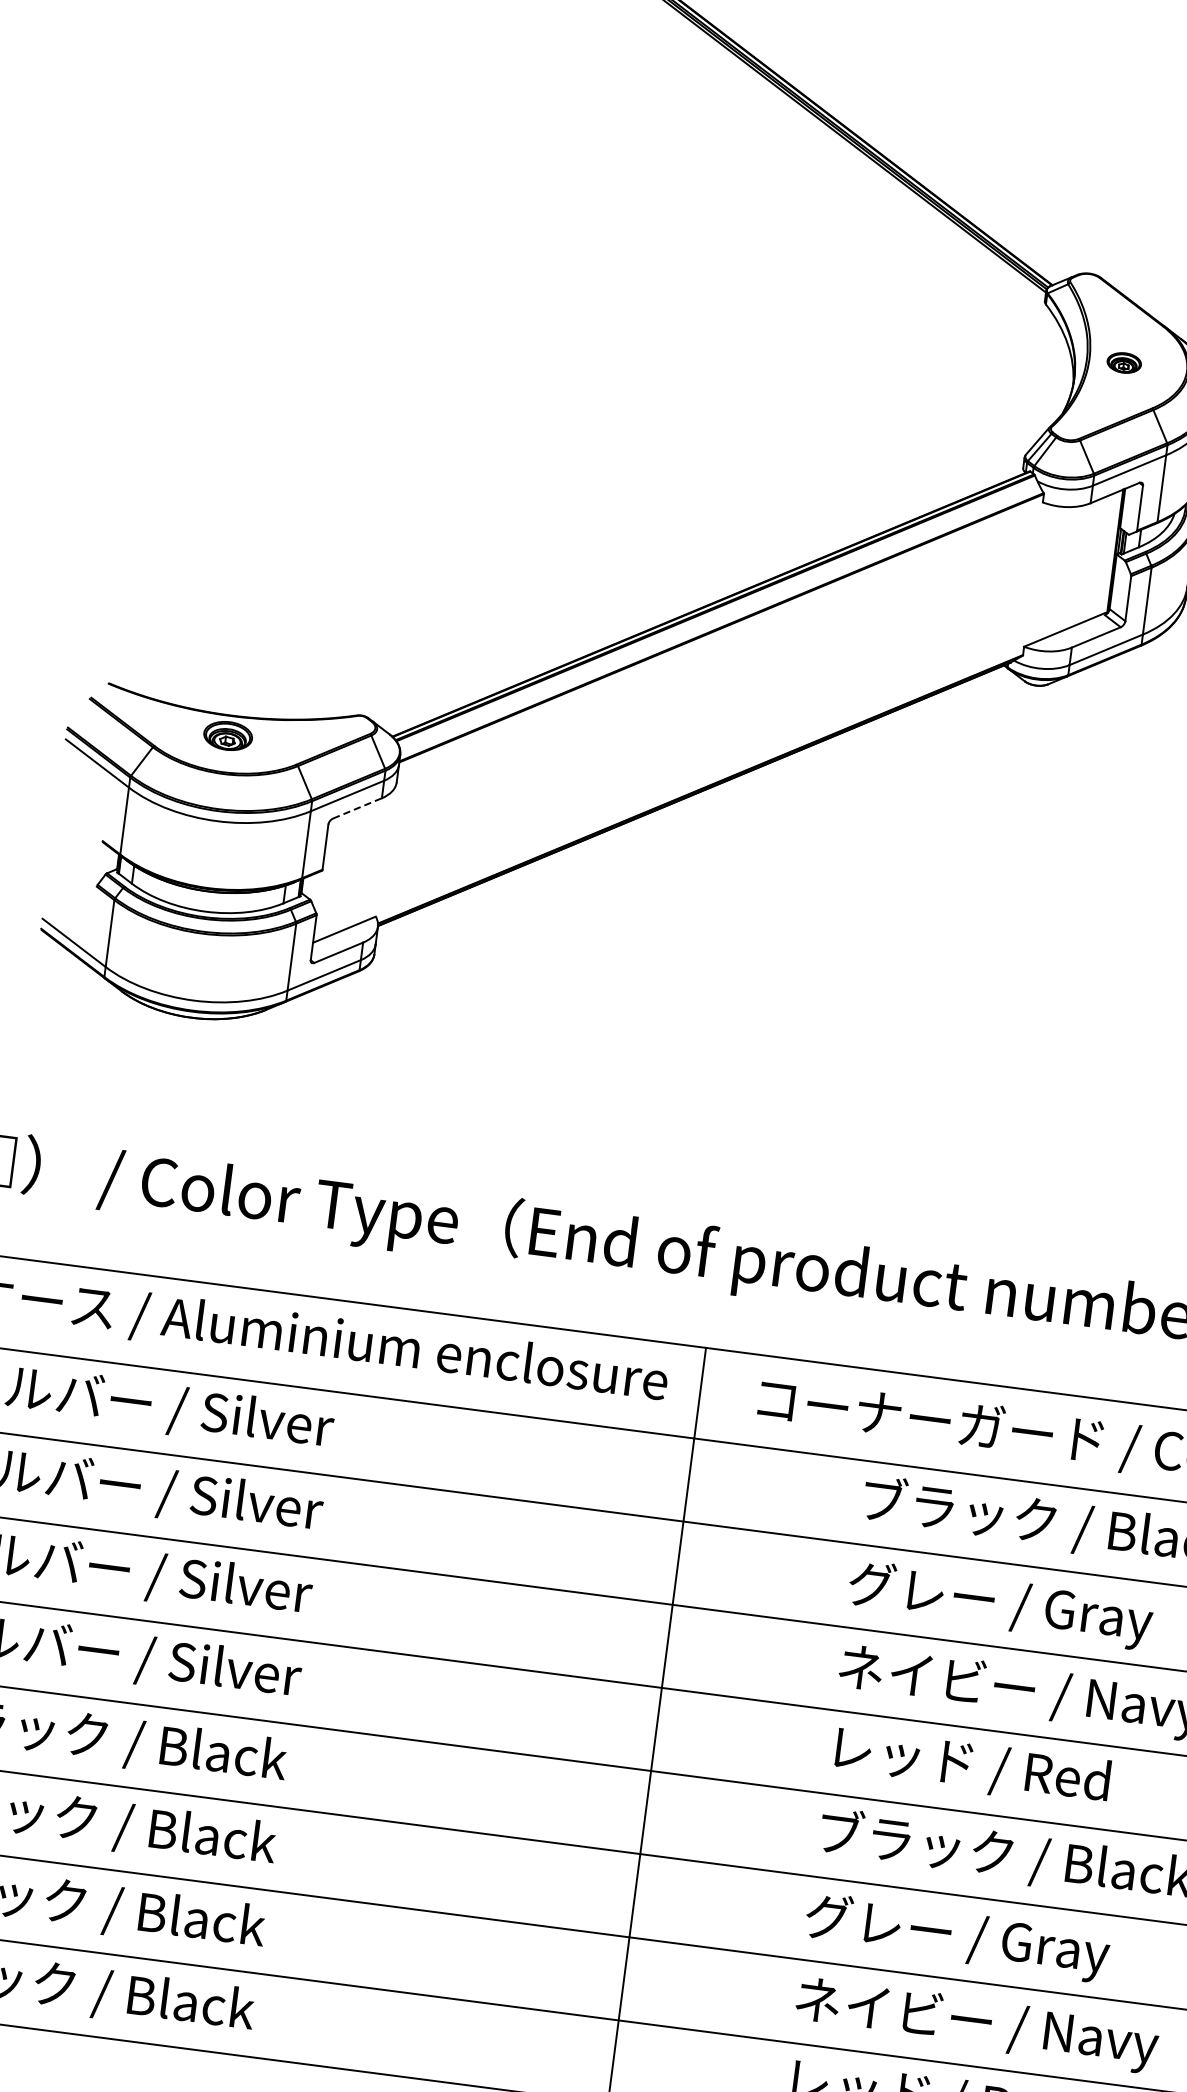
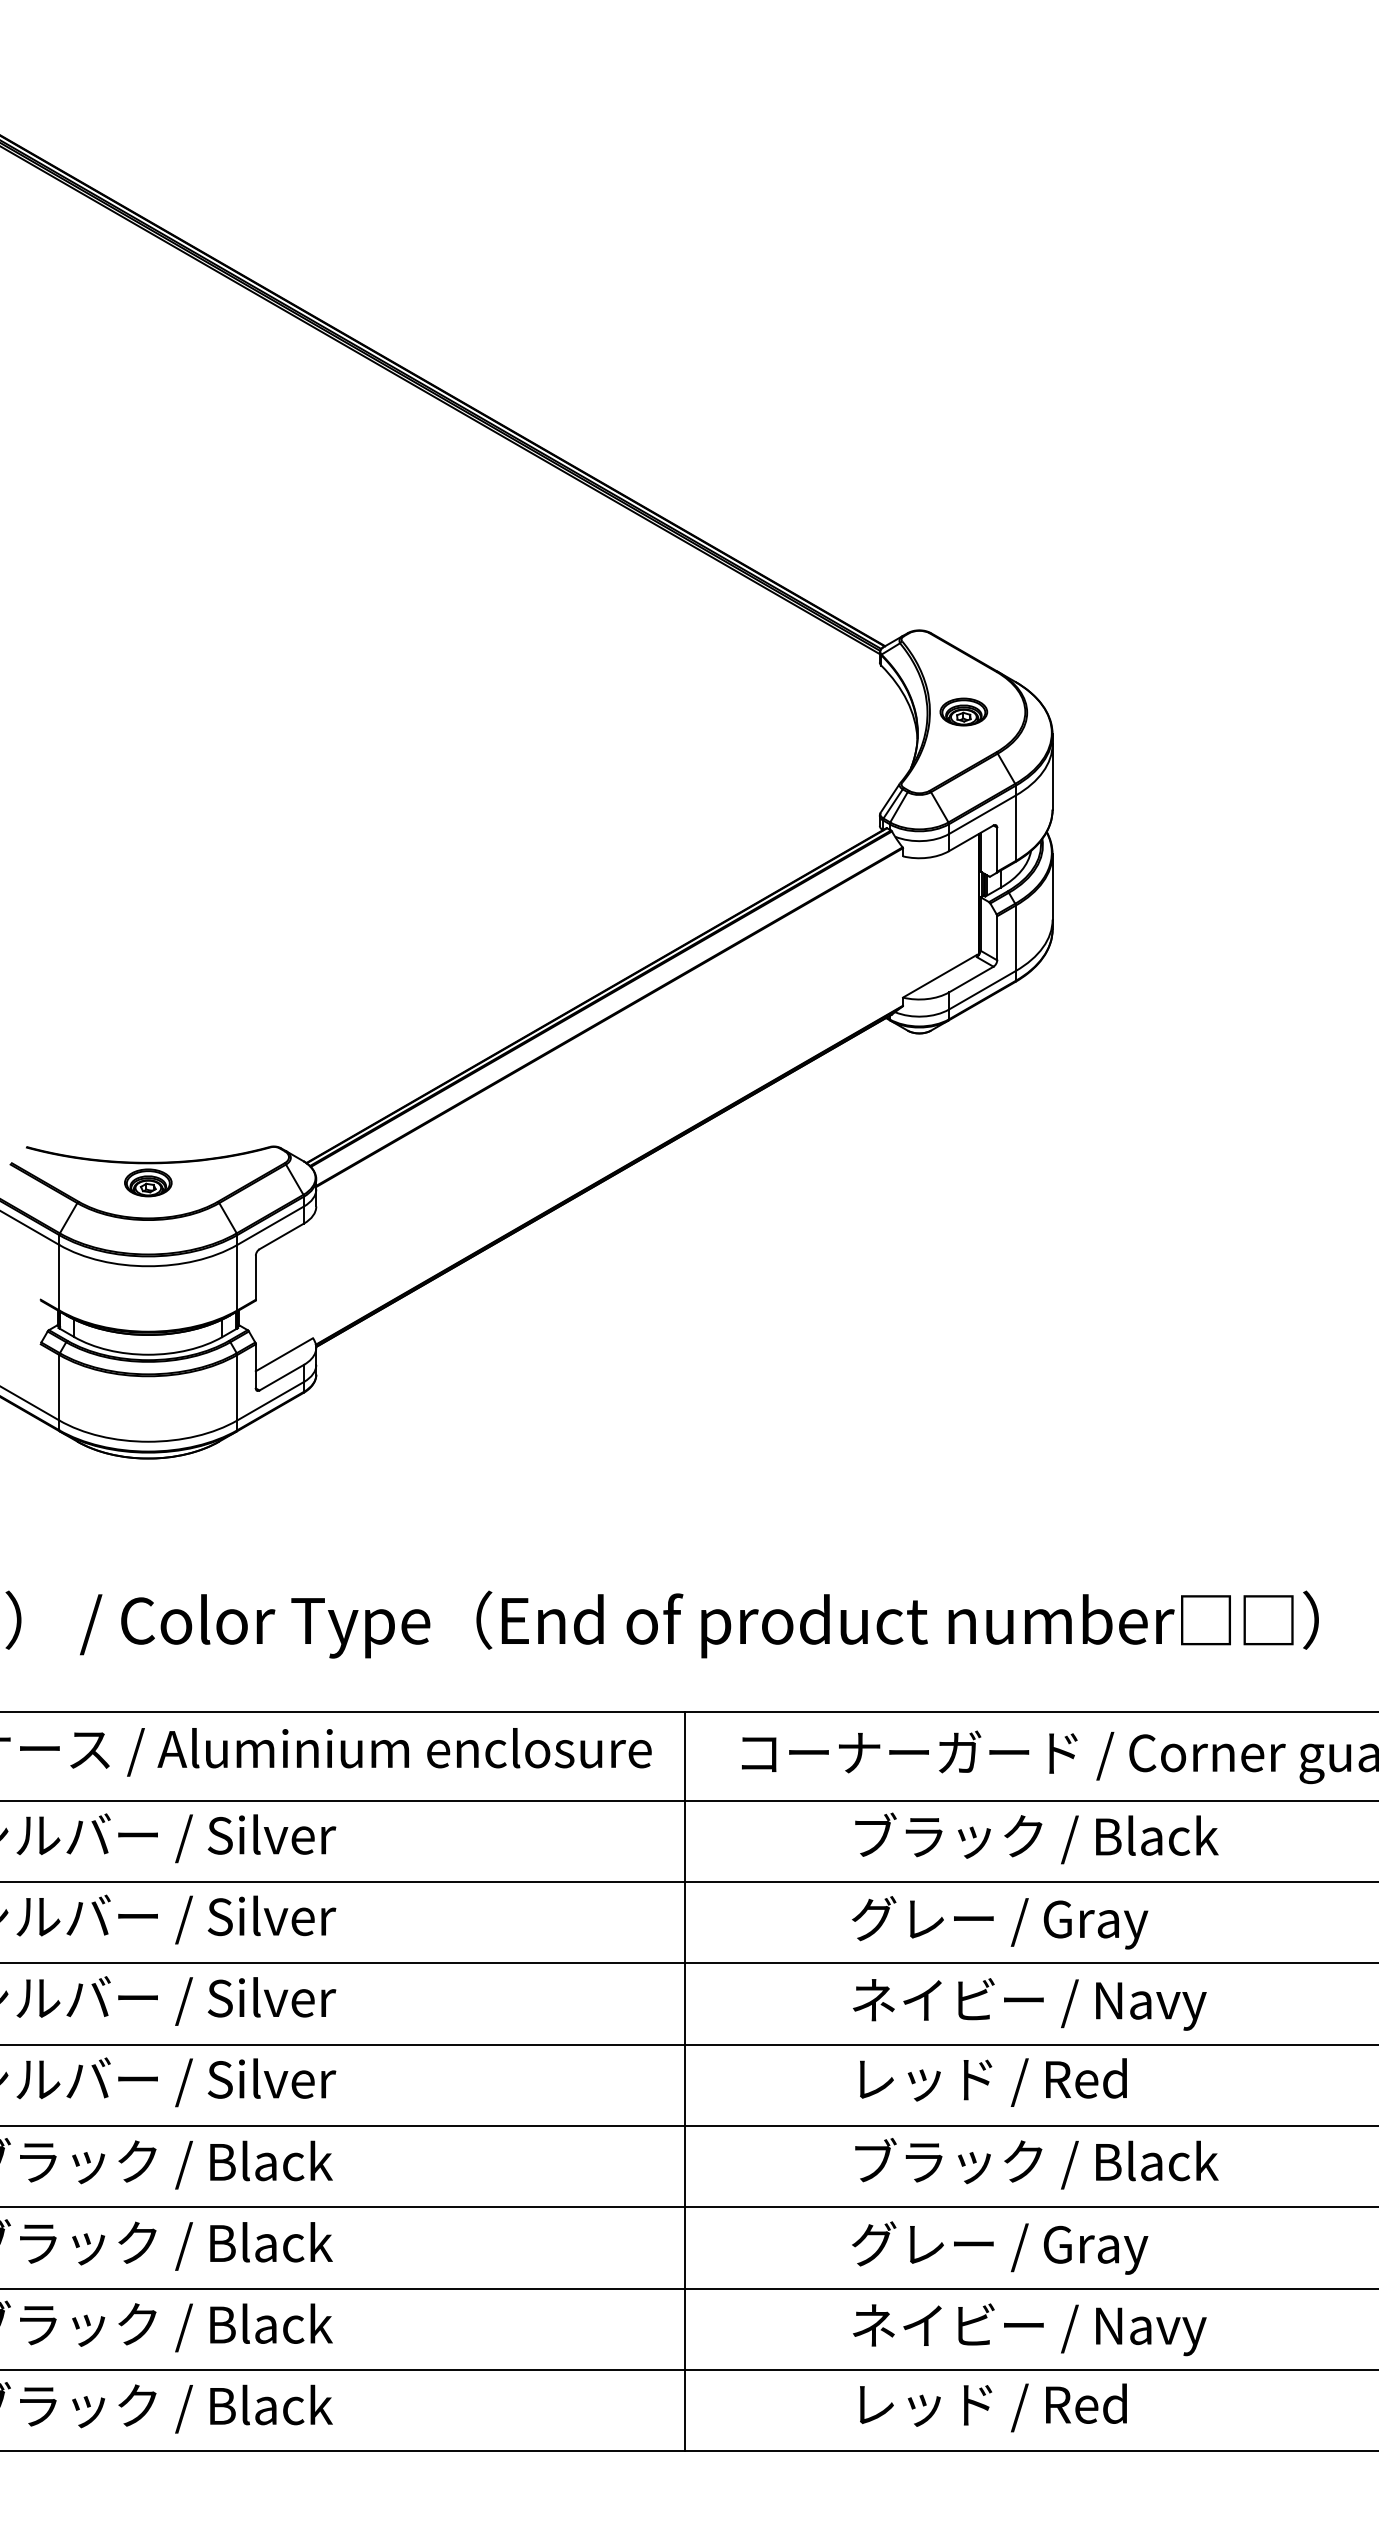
part: (1123, 362) -> (963, 711), size x1.43
line: (357, 808) -> (281, 1236), dashed -> solid

